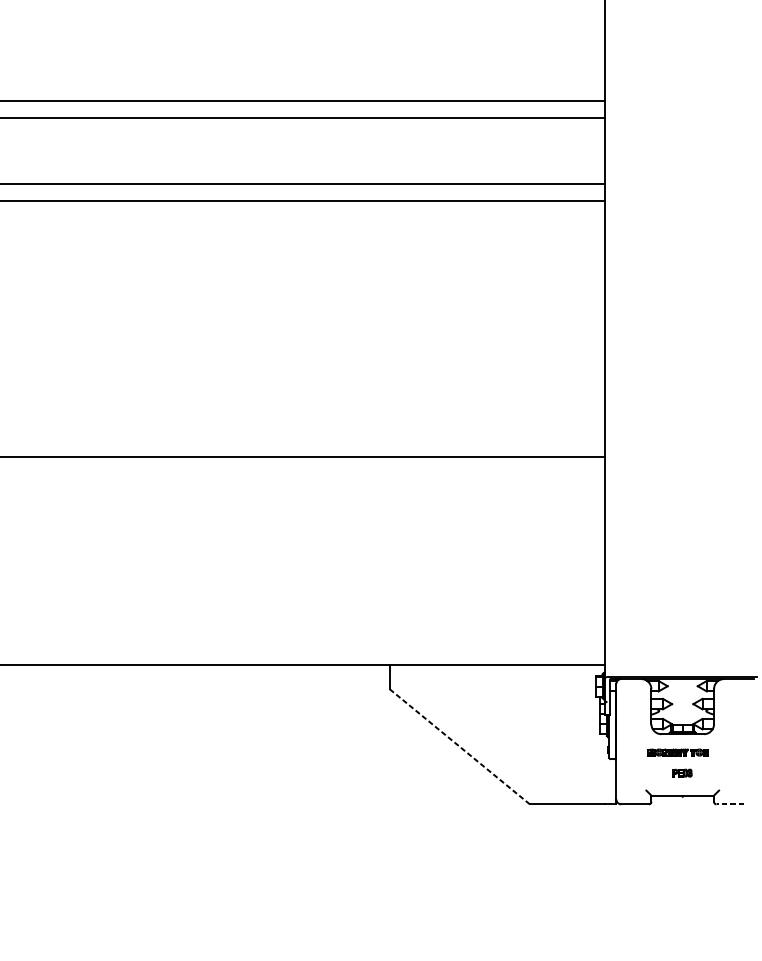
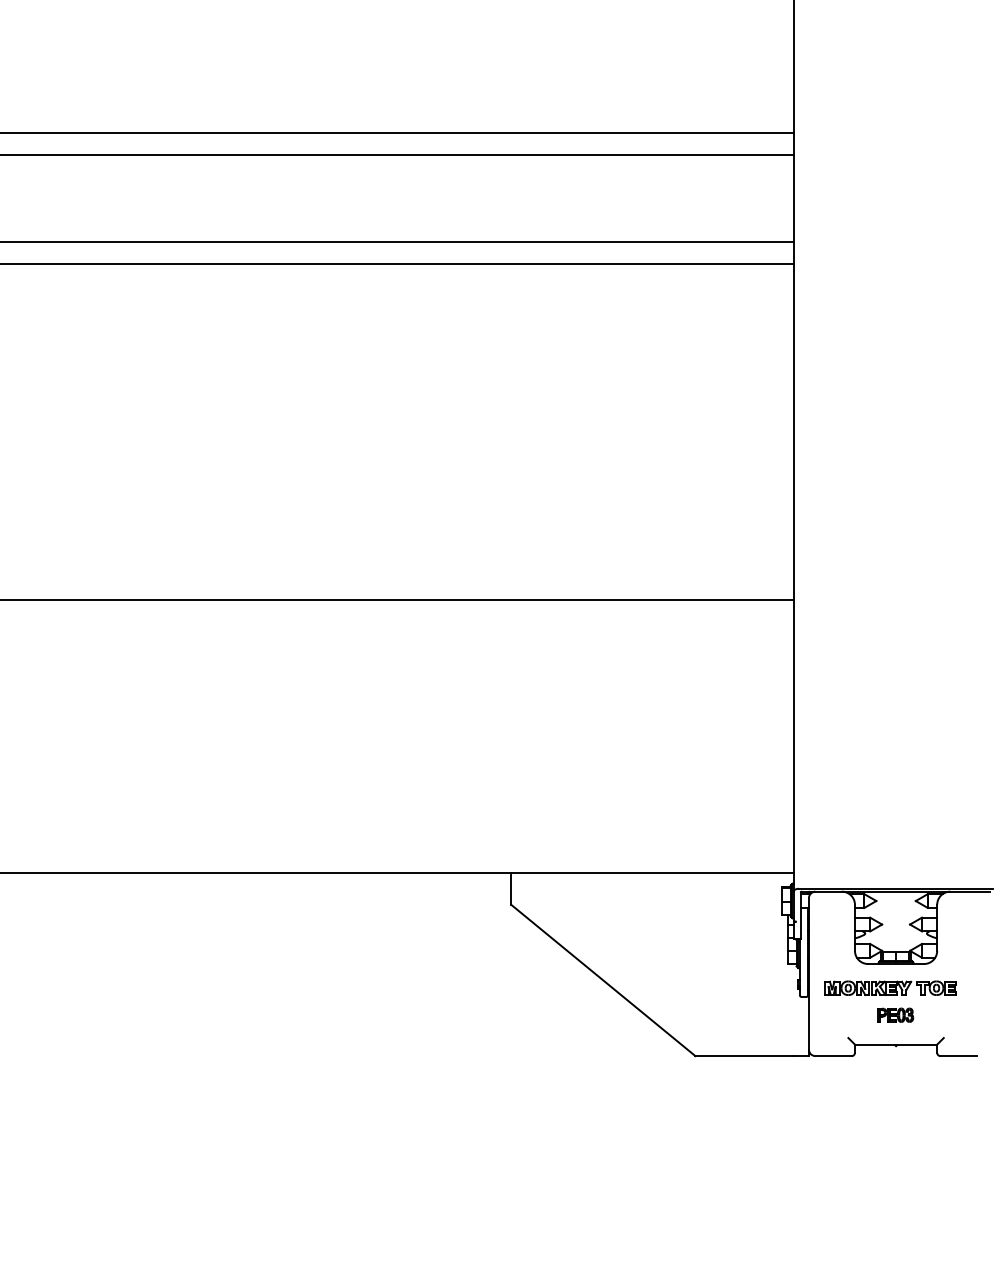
line: (459, 746) -> (602, 980), dashed -> solid
part: (678, 752) -> (890, 987), size x1.67
part: (682, 772) -> (895, 1014), size x1.43
line: (730, 804) -> (958, 1056), dashed -> solid

